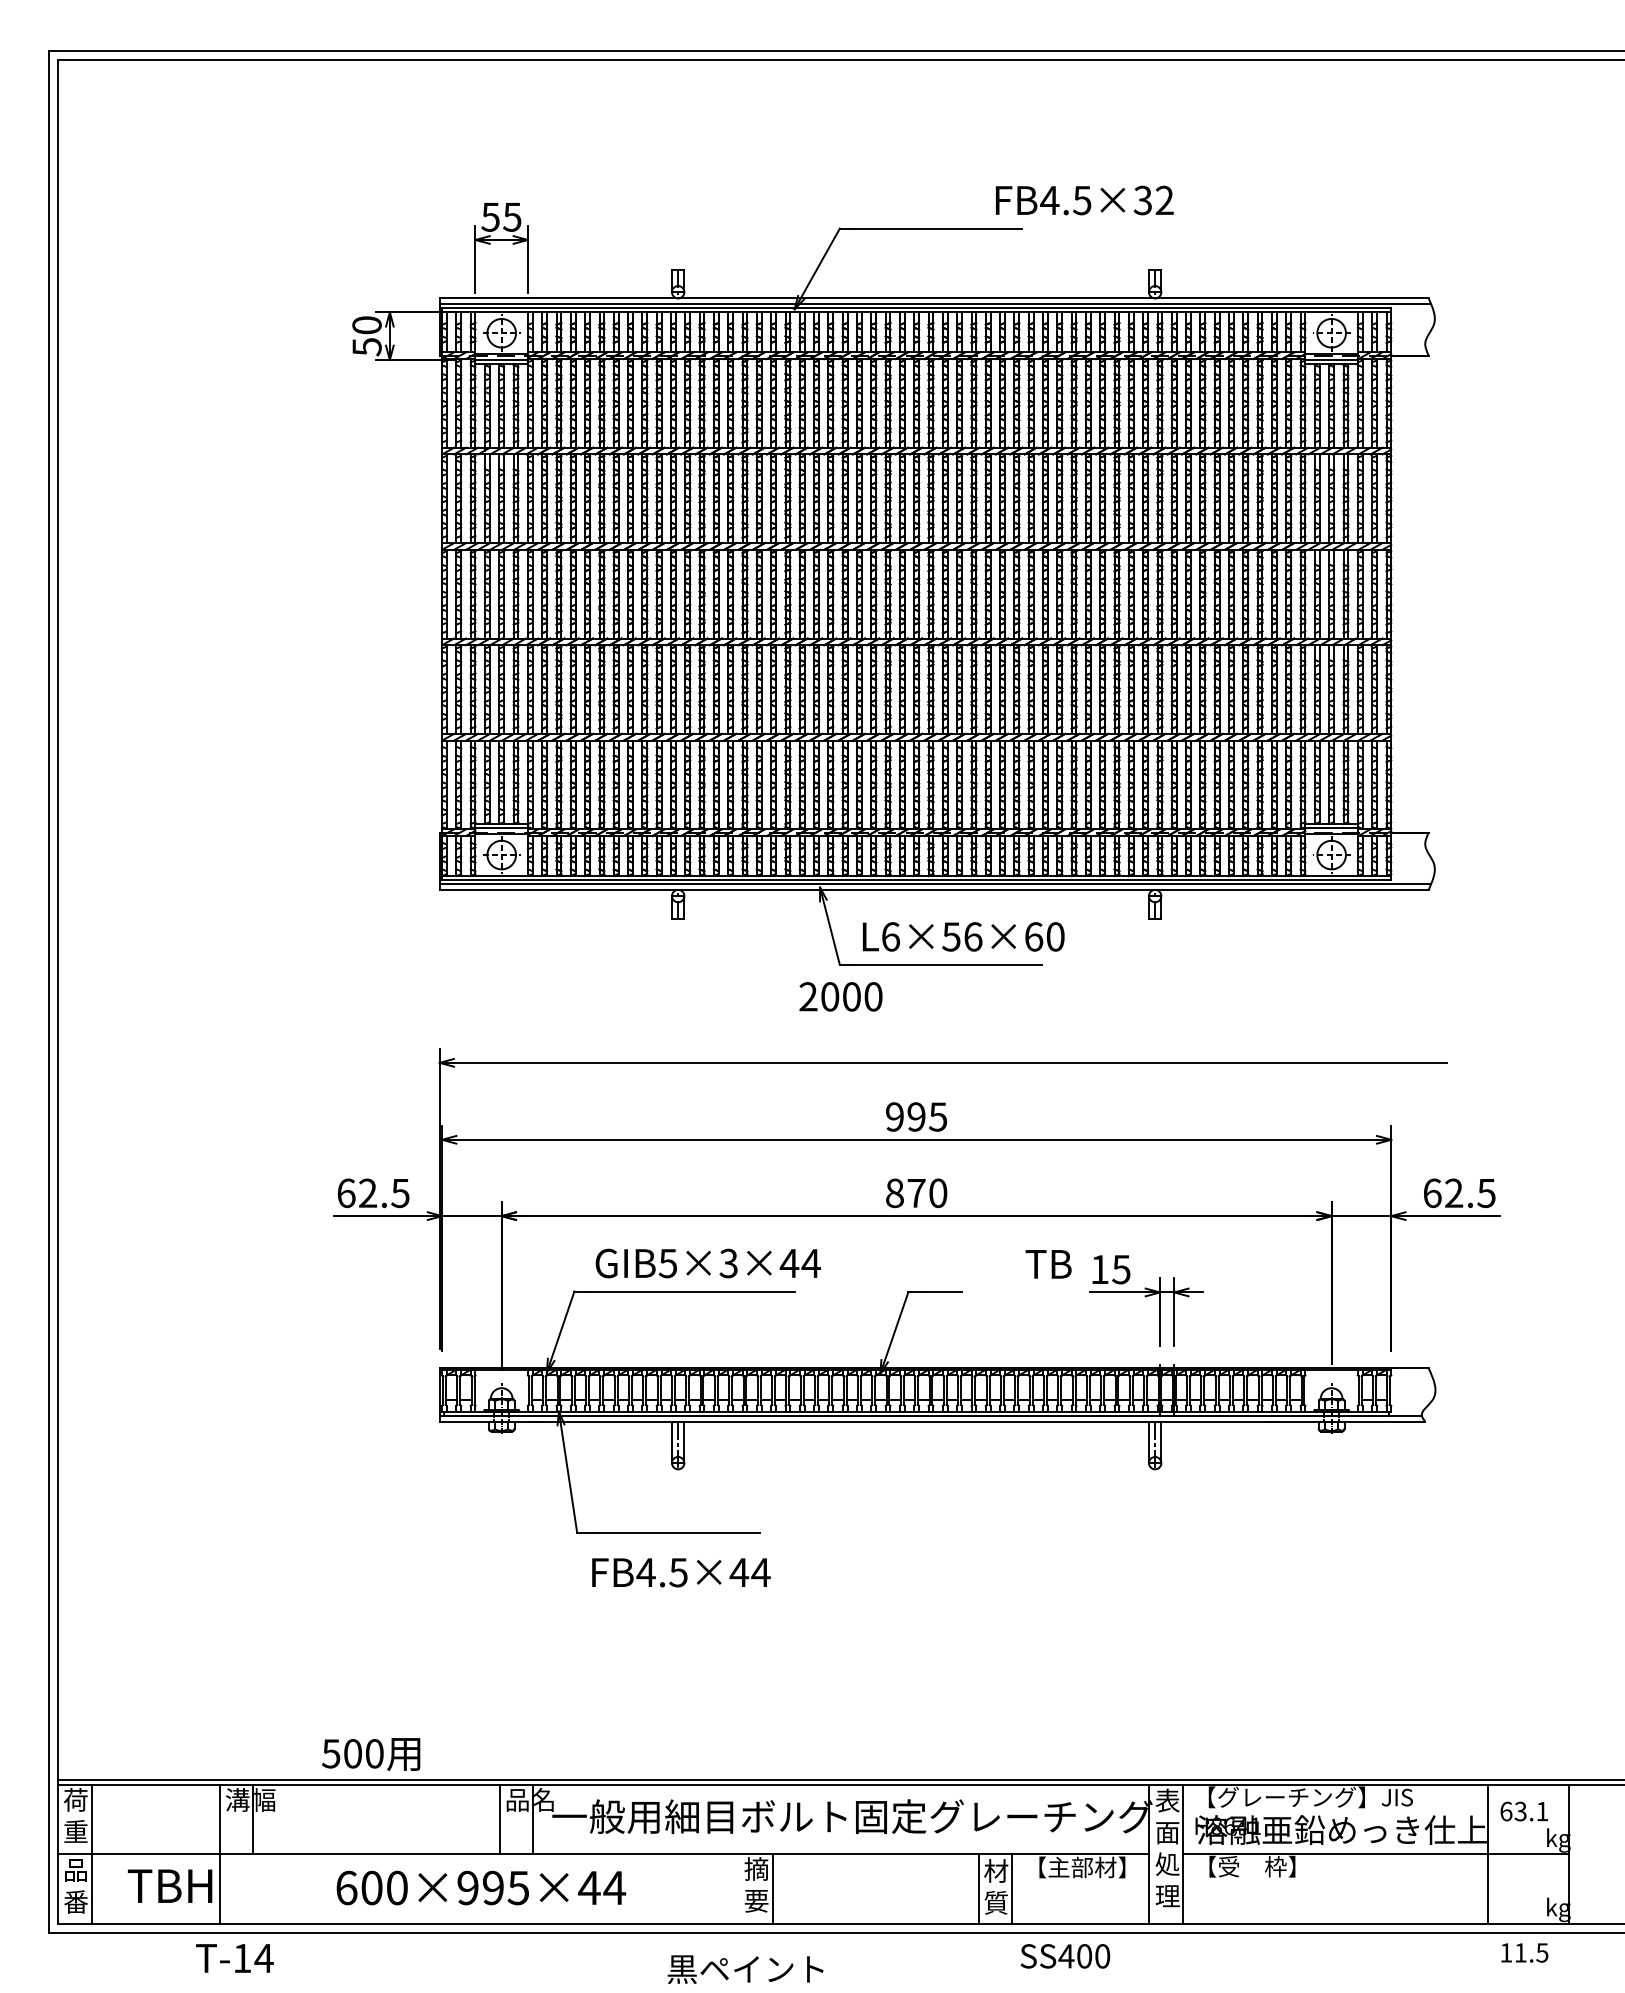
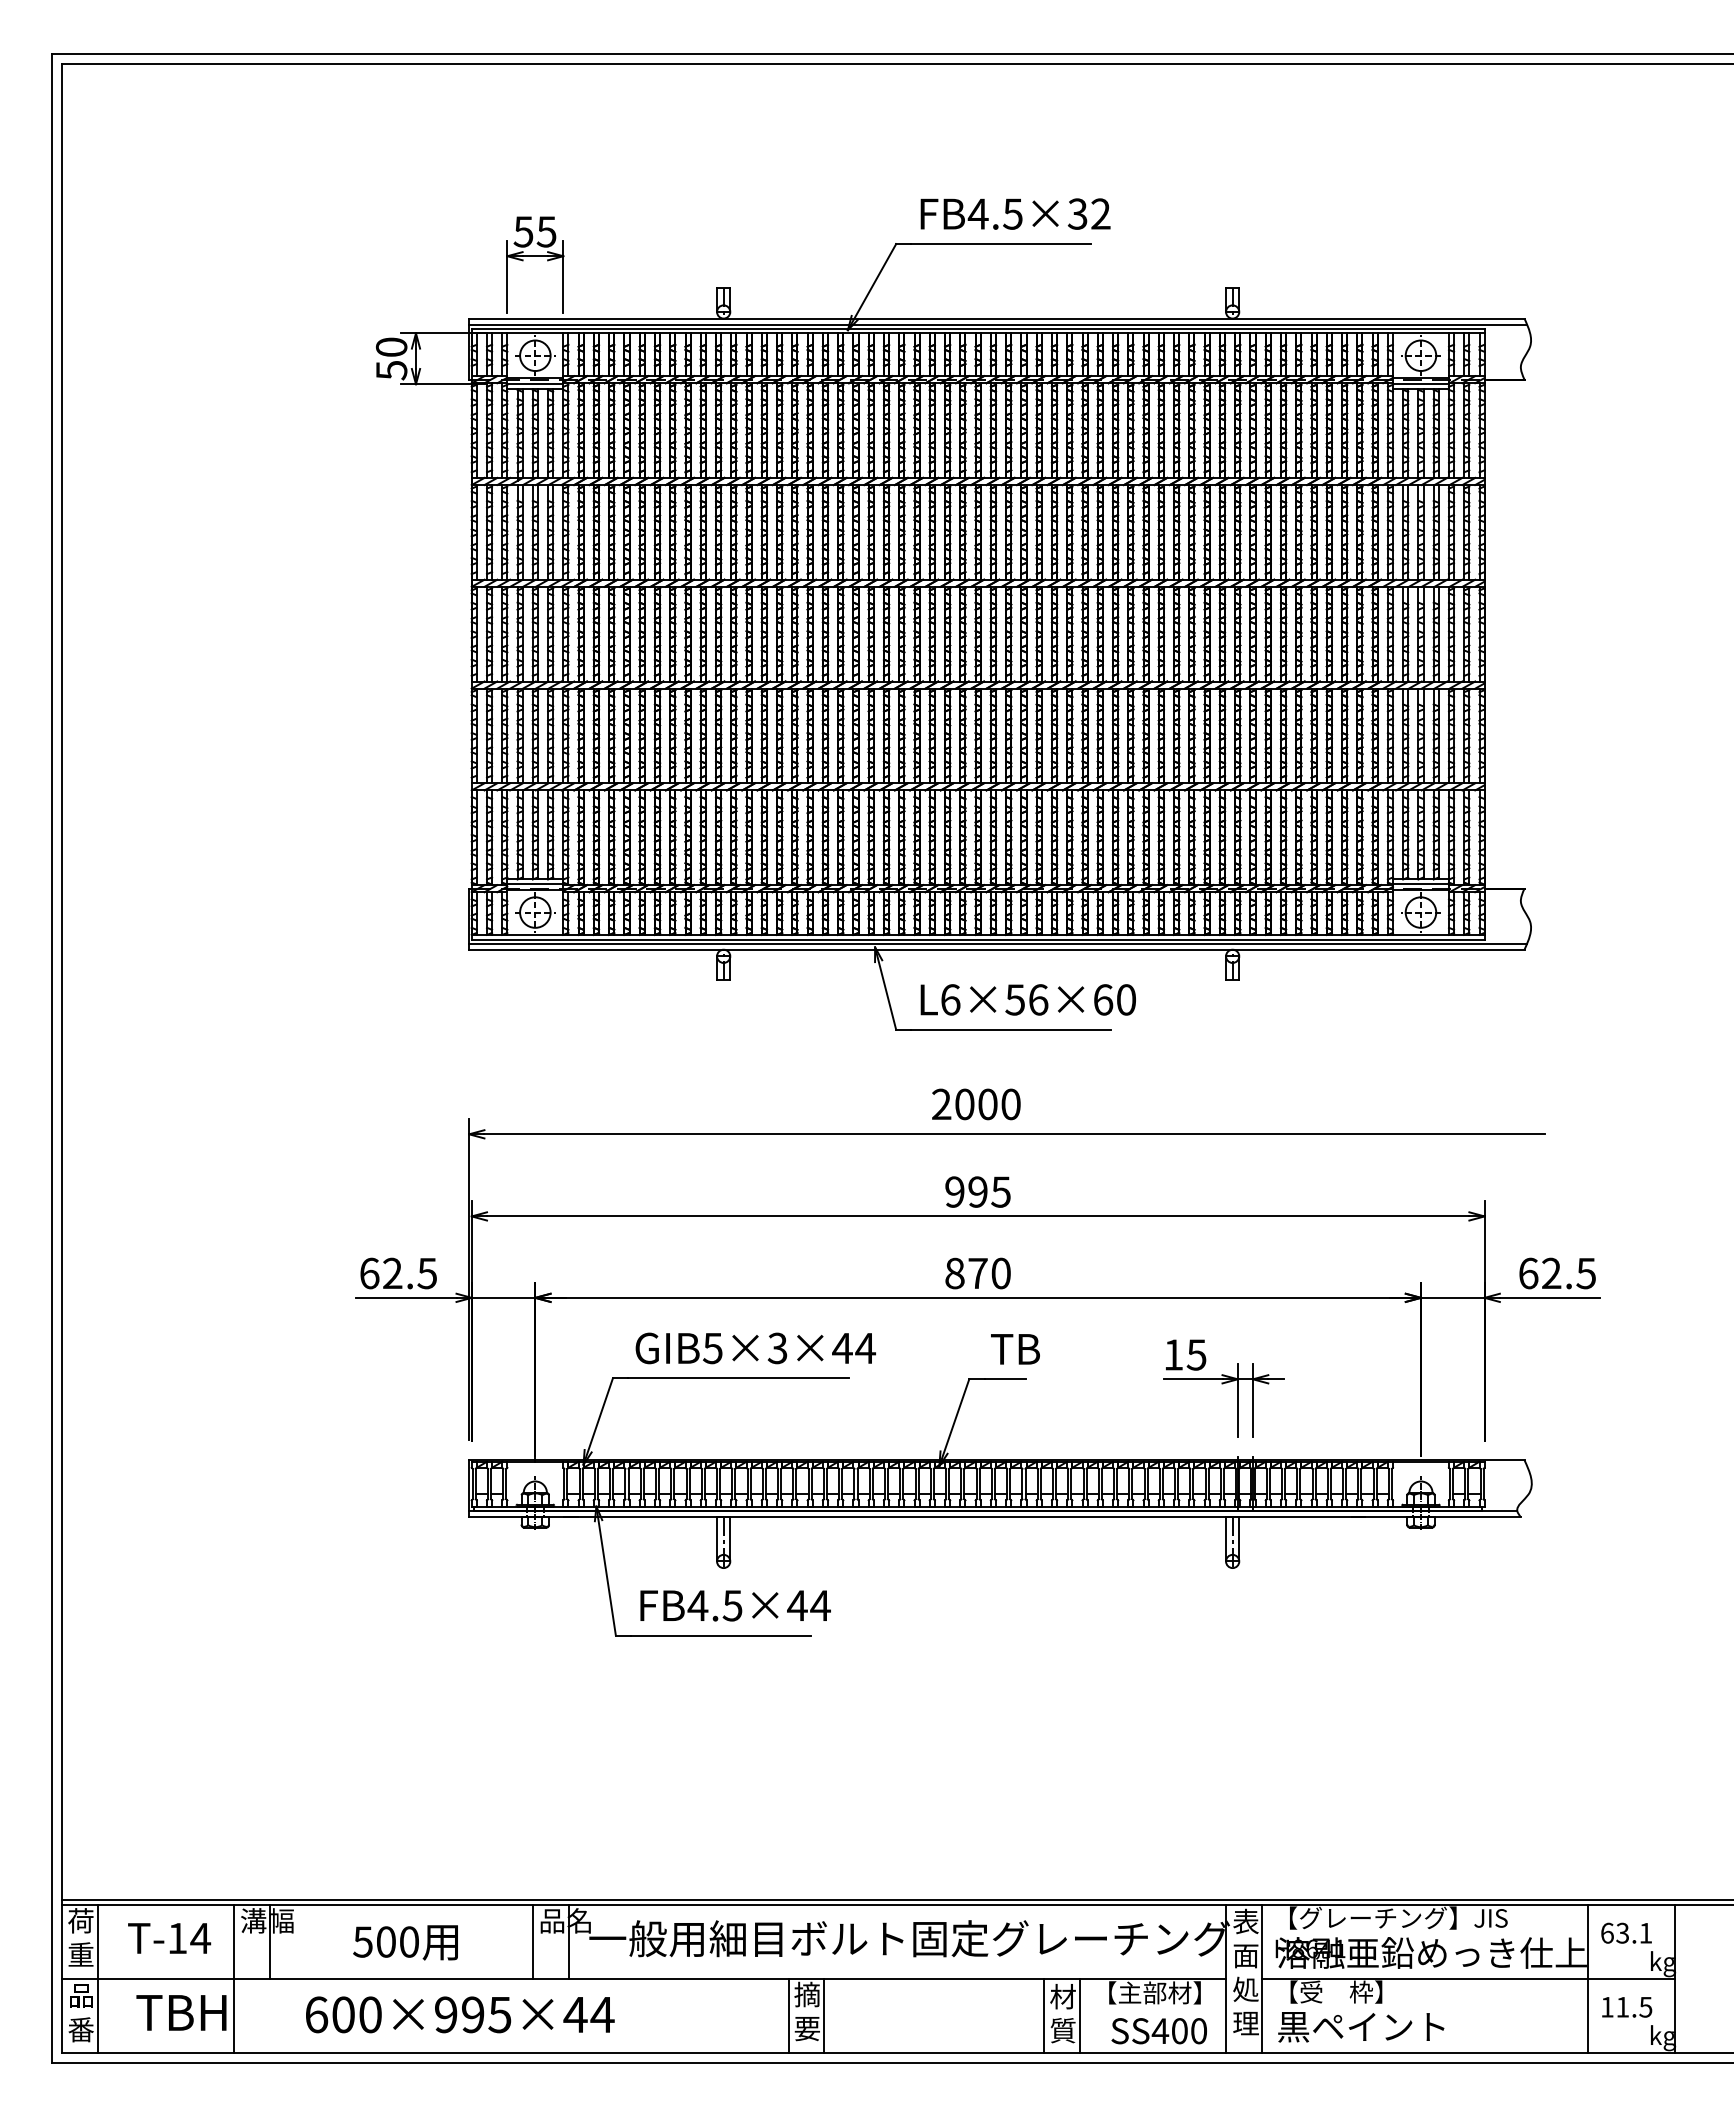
text: (1084, 200) -> (1015, 214), moved
text: (840, 996) -> (975, 1104), moved
text: (1048, 1264) -> (1015, 1349), moved
text: (681, 1572) -> (735, 1605), moved
text: (371, 1754) -> (406, 1942), moved
text: (481, 1887) -> (460, 2014), moved
line: (739, 1888) -> (789, 2015), added
text: (1524, 1952) -> (1626, 2006), moved
text: (1065, 1956) -> (1159, 2031), moved
text: (234, 1958) -> (169, 1938), moved
text: (745, 1969) -> (1361, 2027), moved

